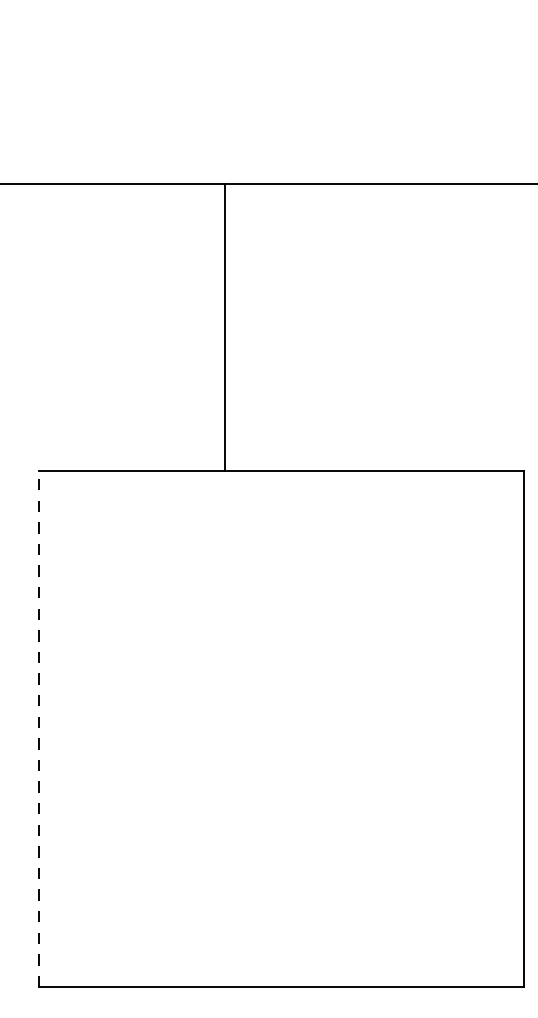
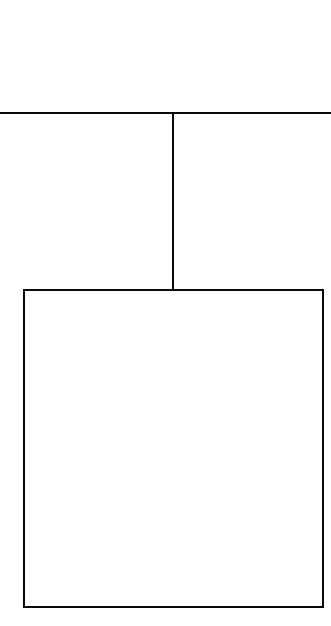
line: (225, 327) -> (173, 201), moved
line: (38, 729) -> (23, 448), dashed -> solid

